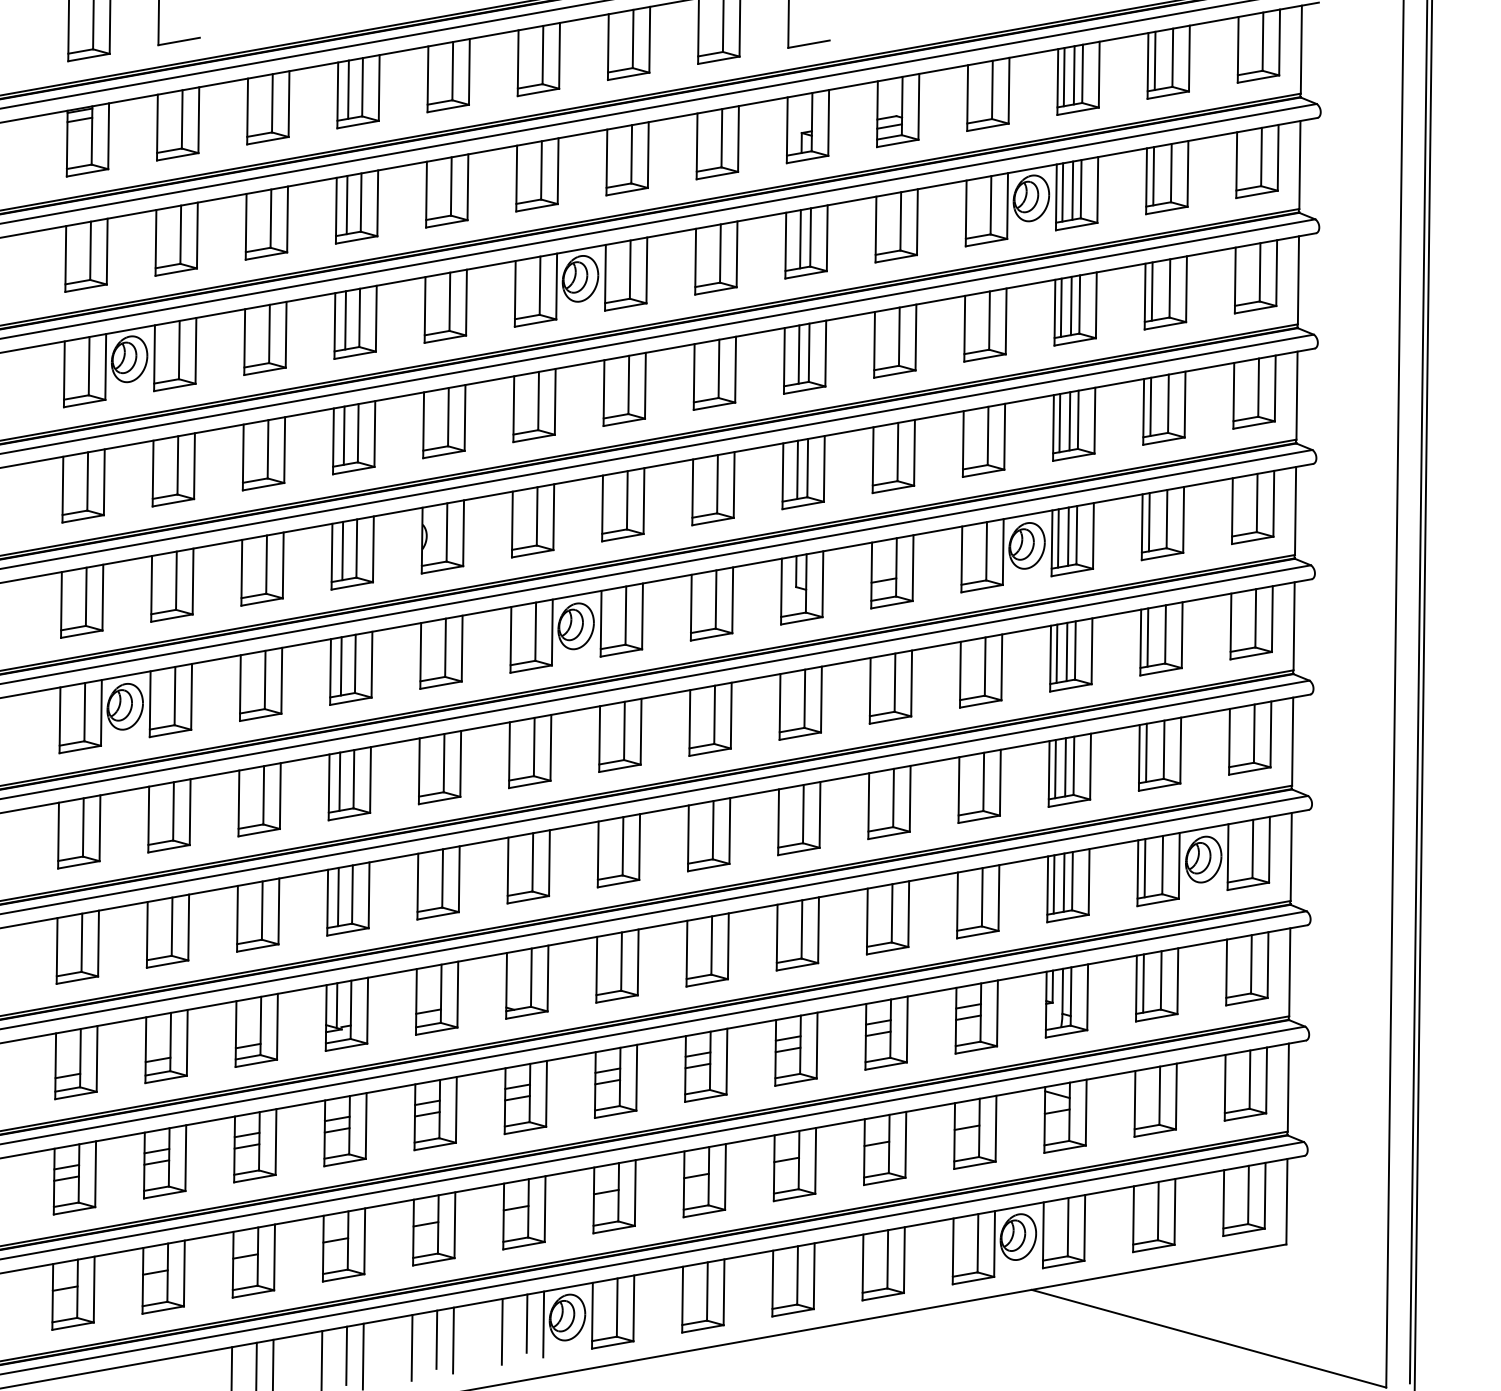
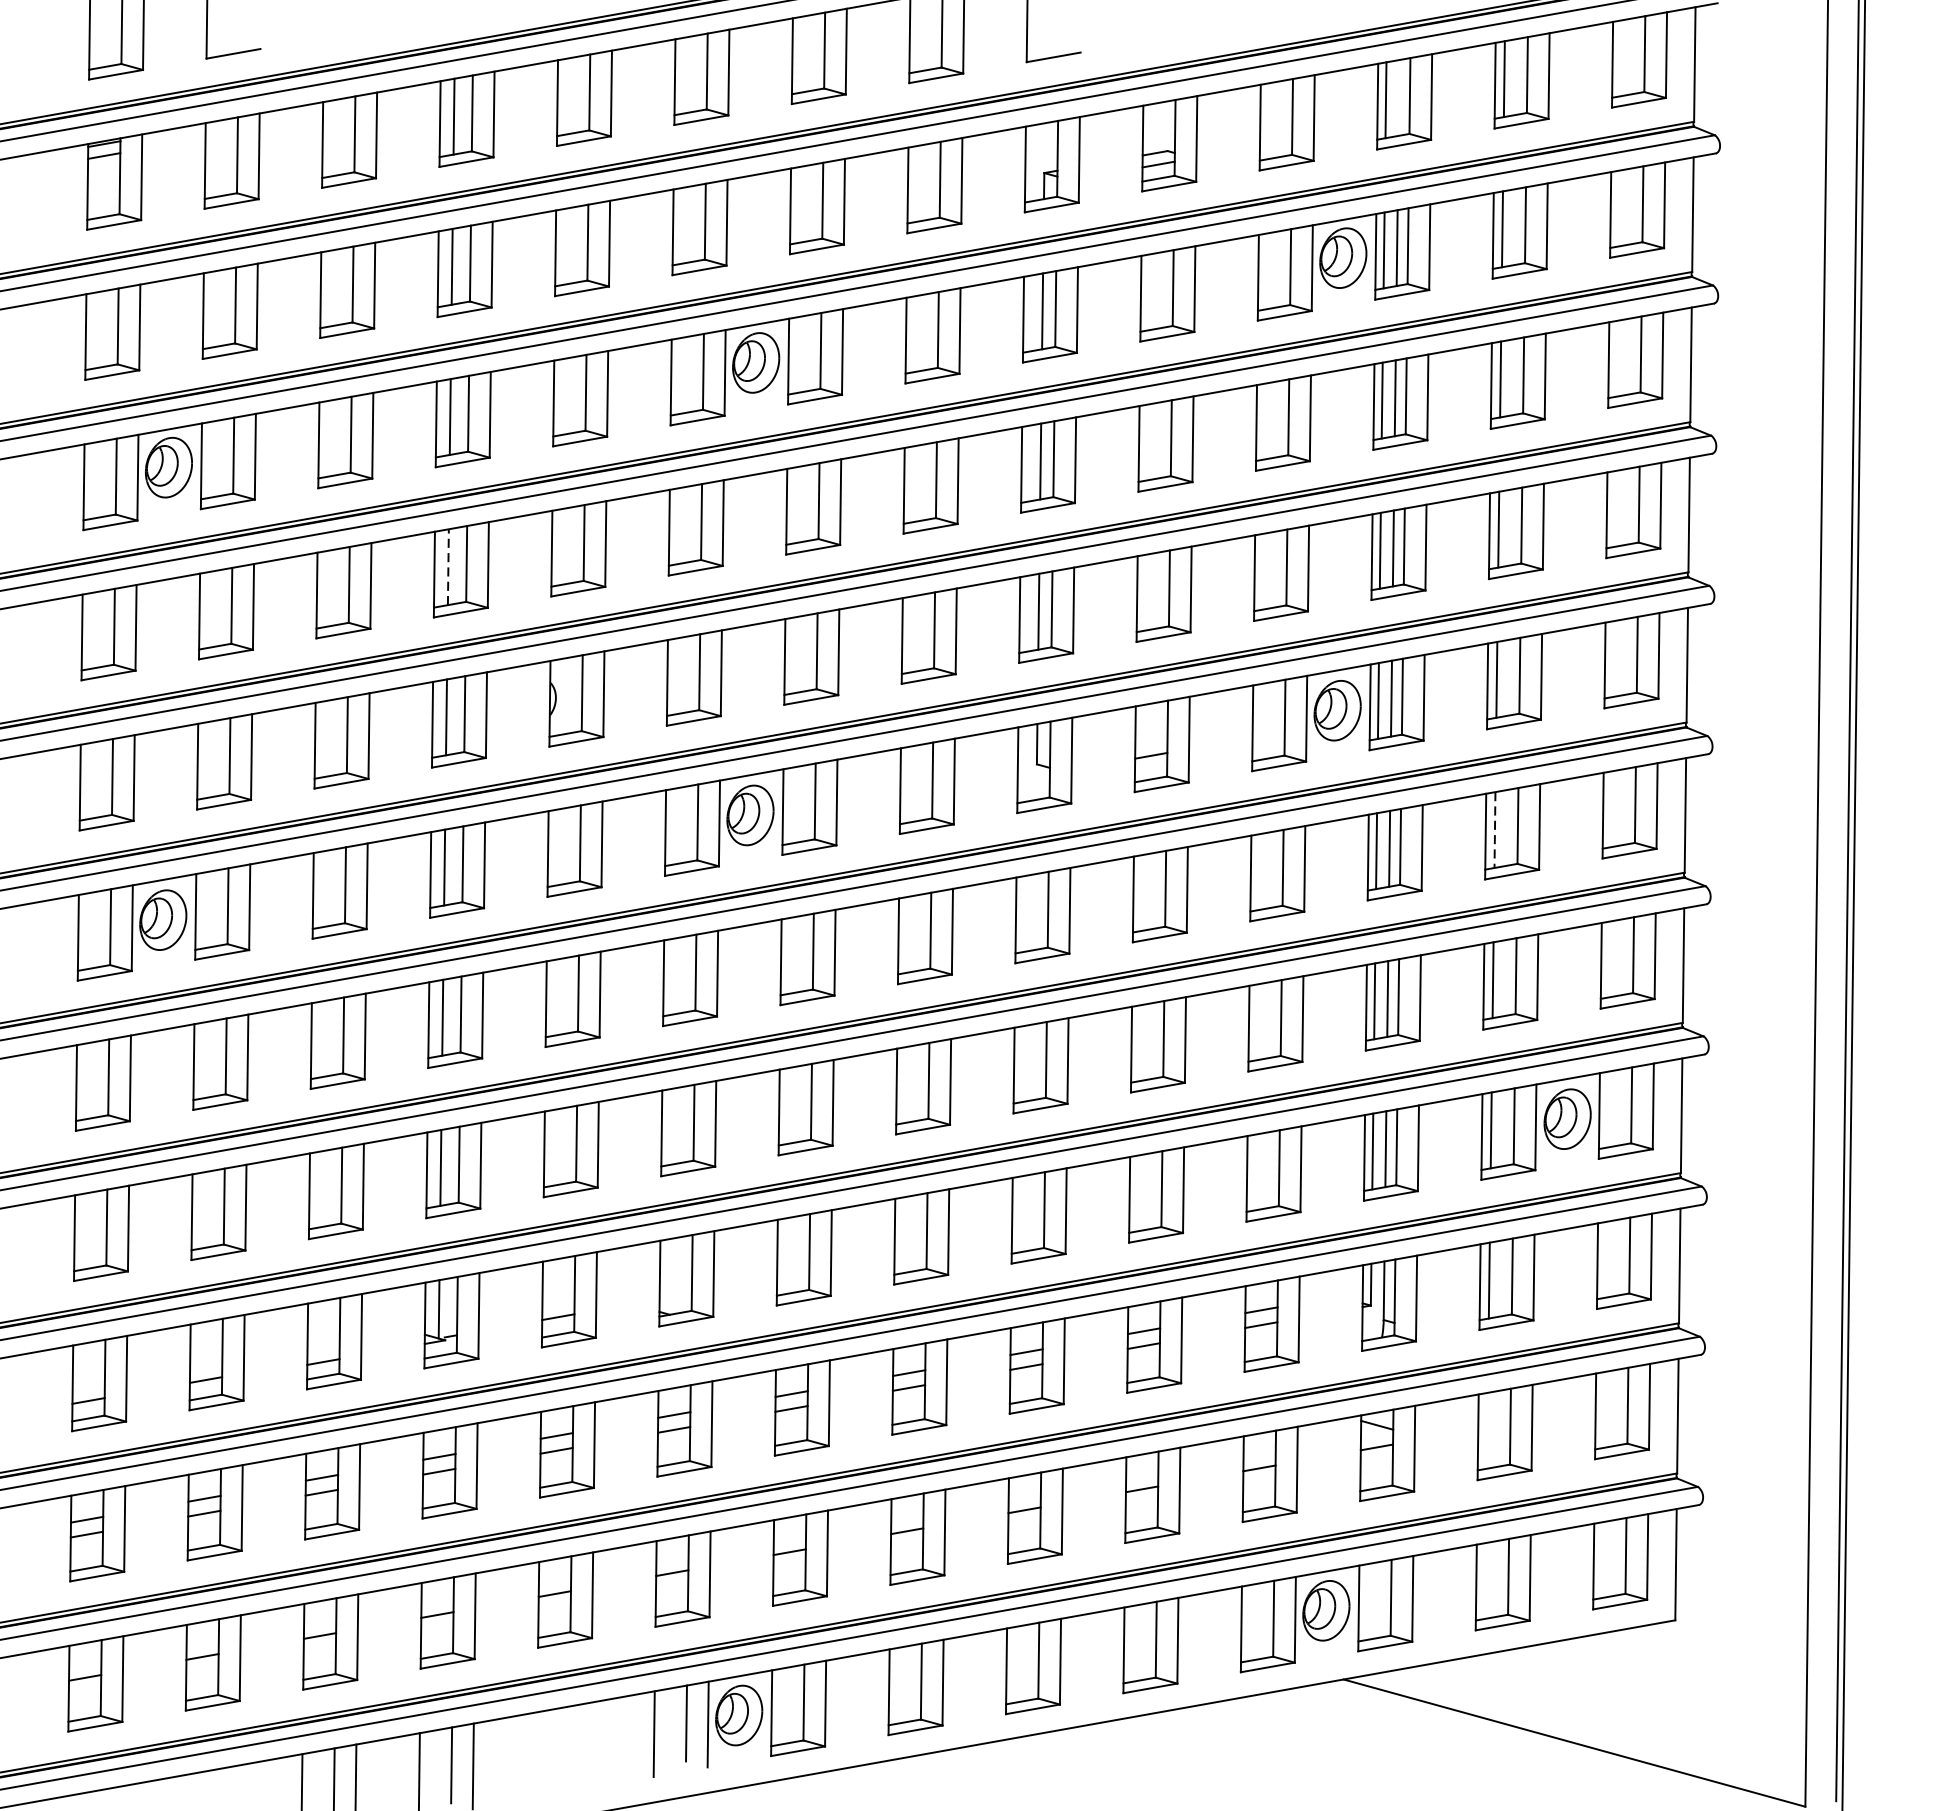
line: (1073, 75) -> (1398, 98), removed
line: (344, 435) -> (448, 566), solid -> dashed
line: (1147, 638) -> (1494, 831), solid -> dashed
line: (436, 1339) -> (568, 1744), removed
line: (453, 1340) -> (590, 1745), removed
line: (411, 1347) -> (536, 1754), removed

